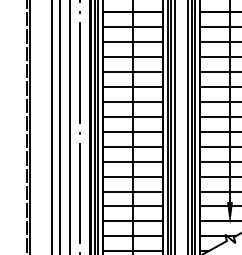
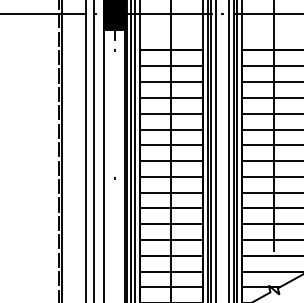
line: (79, 72) -> (114, 114), removed
line: (79, 192) -> (114, 241), removed
fill: (229, 212) -> (273, 262), removed

